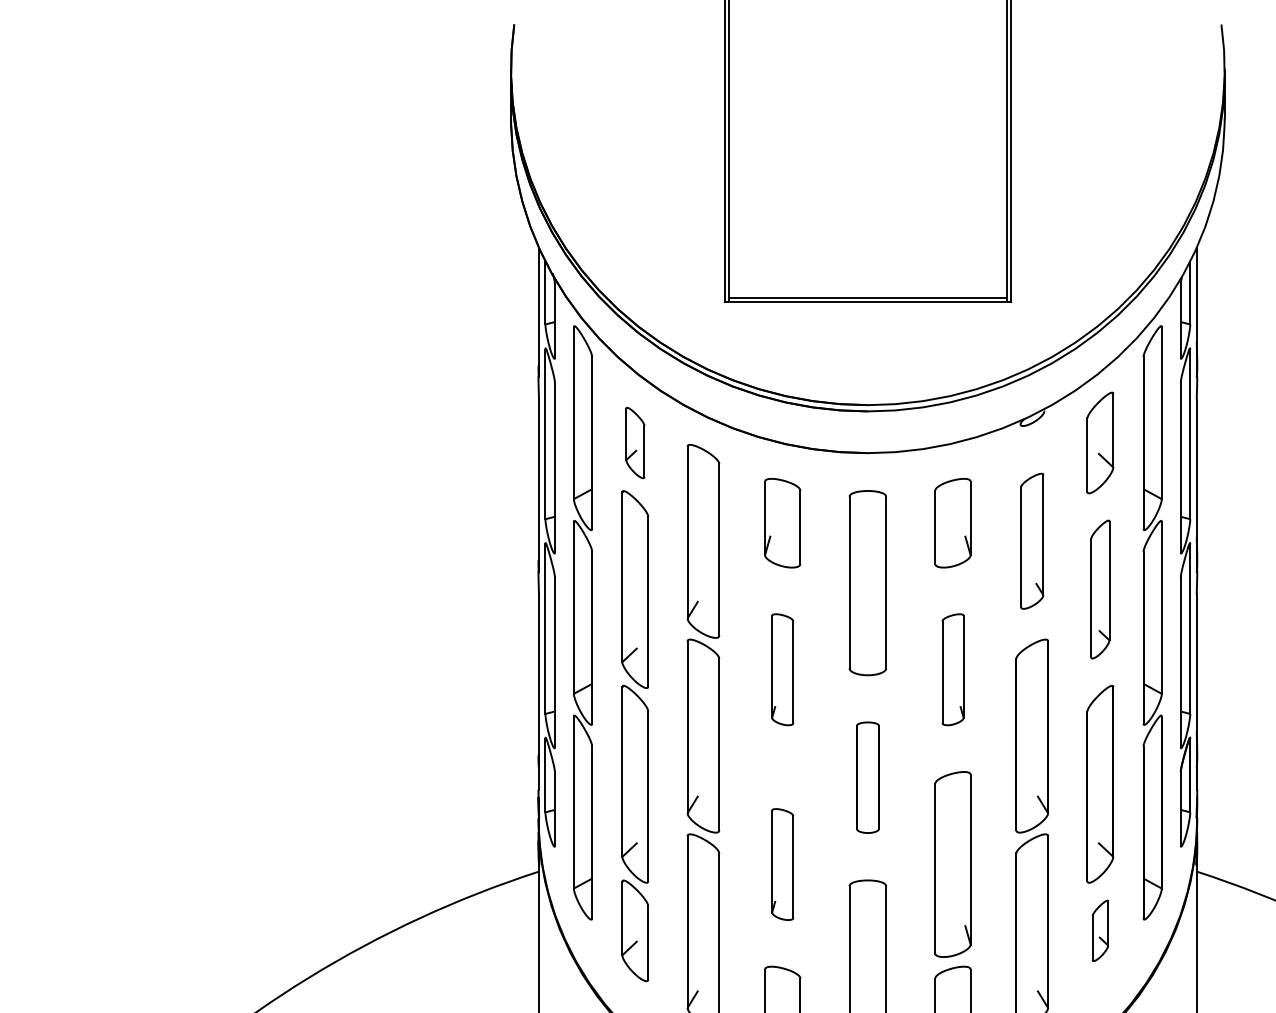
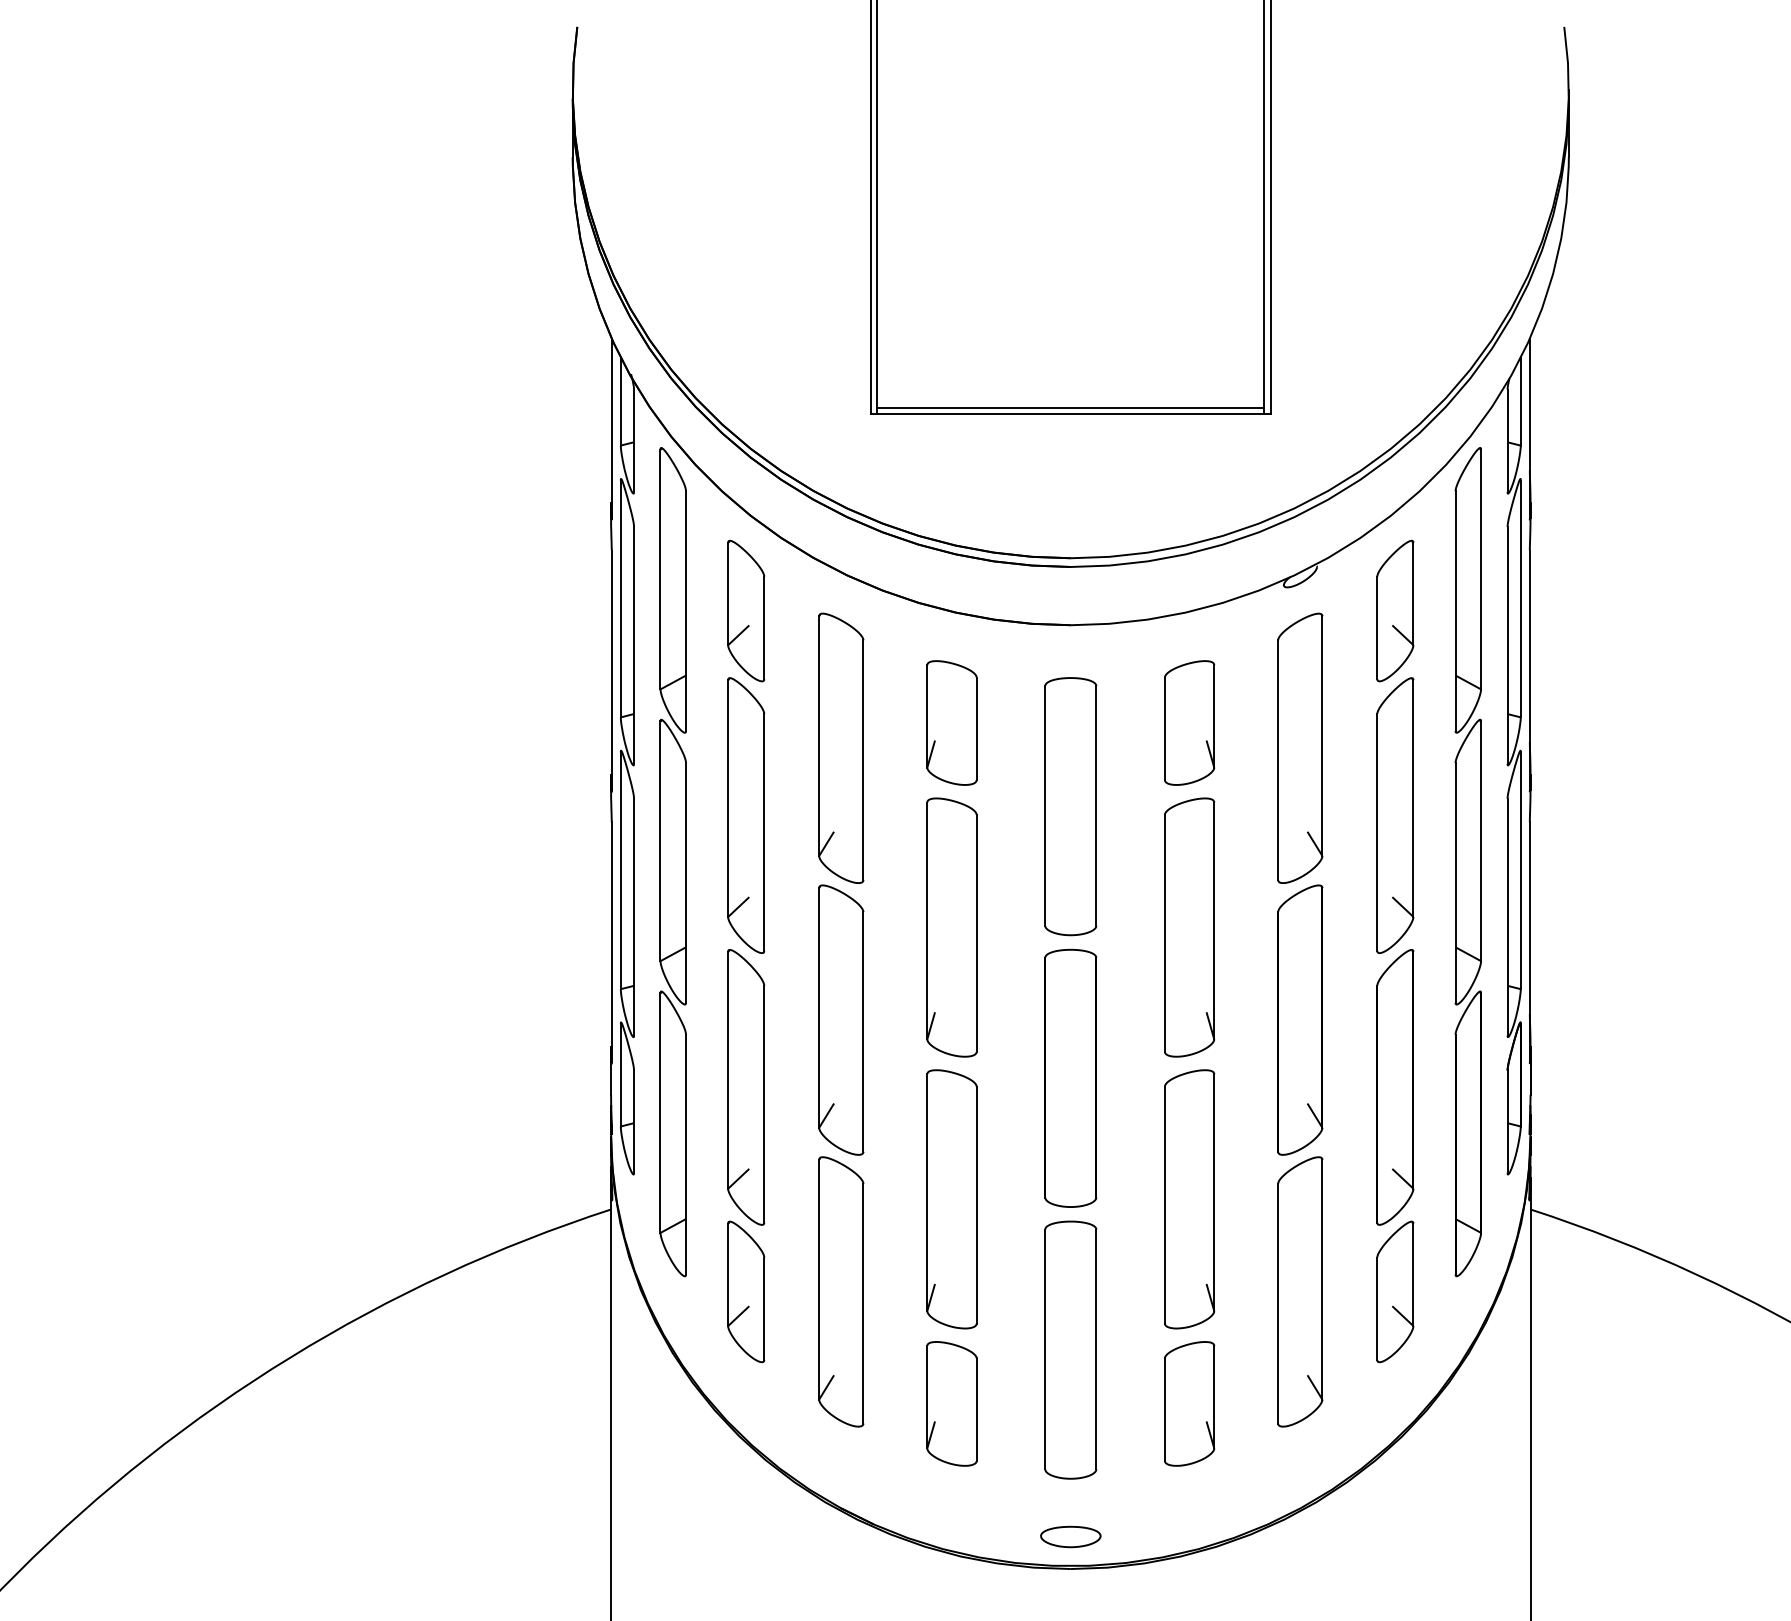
part: (635, 442) -> (746, 610), size x1.43
part: (1032, 540) -> (1300, 747), size x1.43
part: (1100, 589) -> (1395, 815), size x1.43
part: (782, 669) -> (951, 927), size x1.67
part: (952, 669) -> (1189, 927), size x1.67
part: (867, 777) -> (1070, 1077), size x1.67
part: (782, 864) -> (951, 1199), size x1.67
part: (1100, 930) -> (1395, 1291), size x1.67

